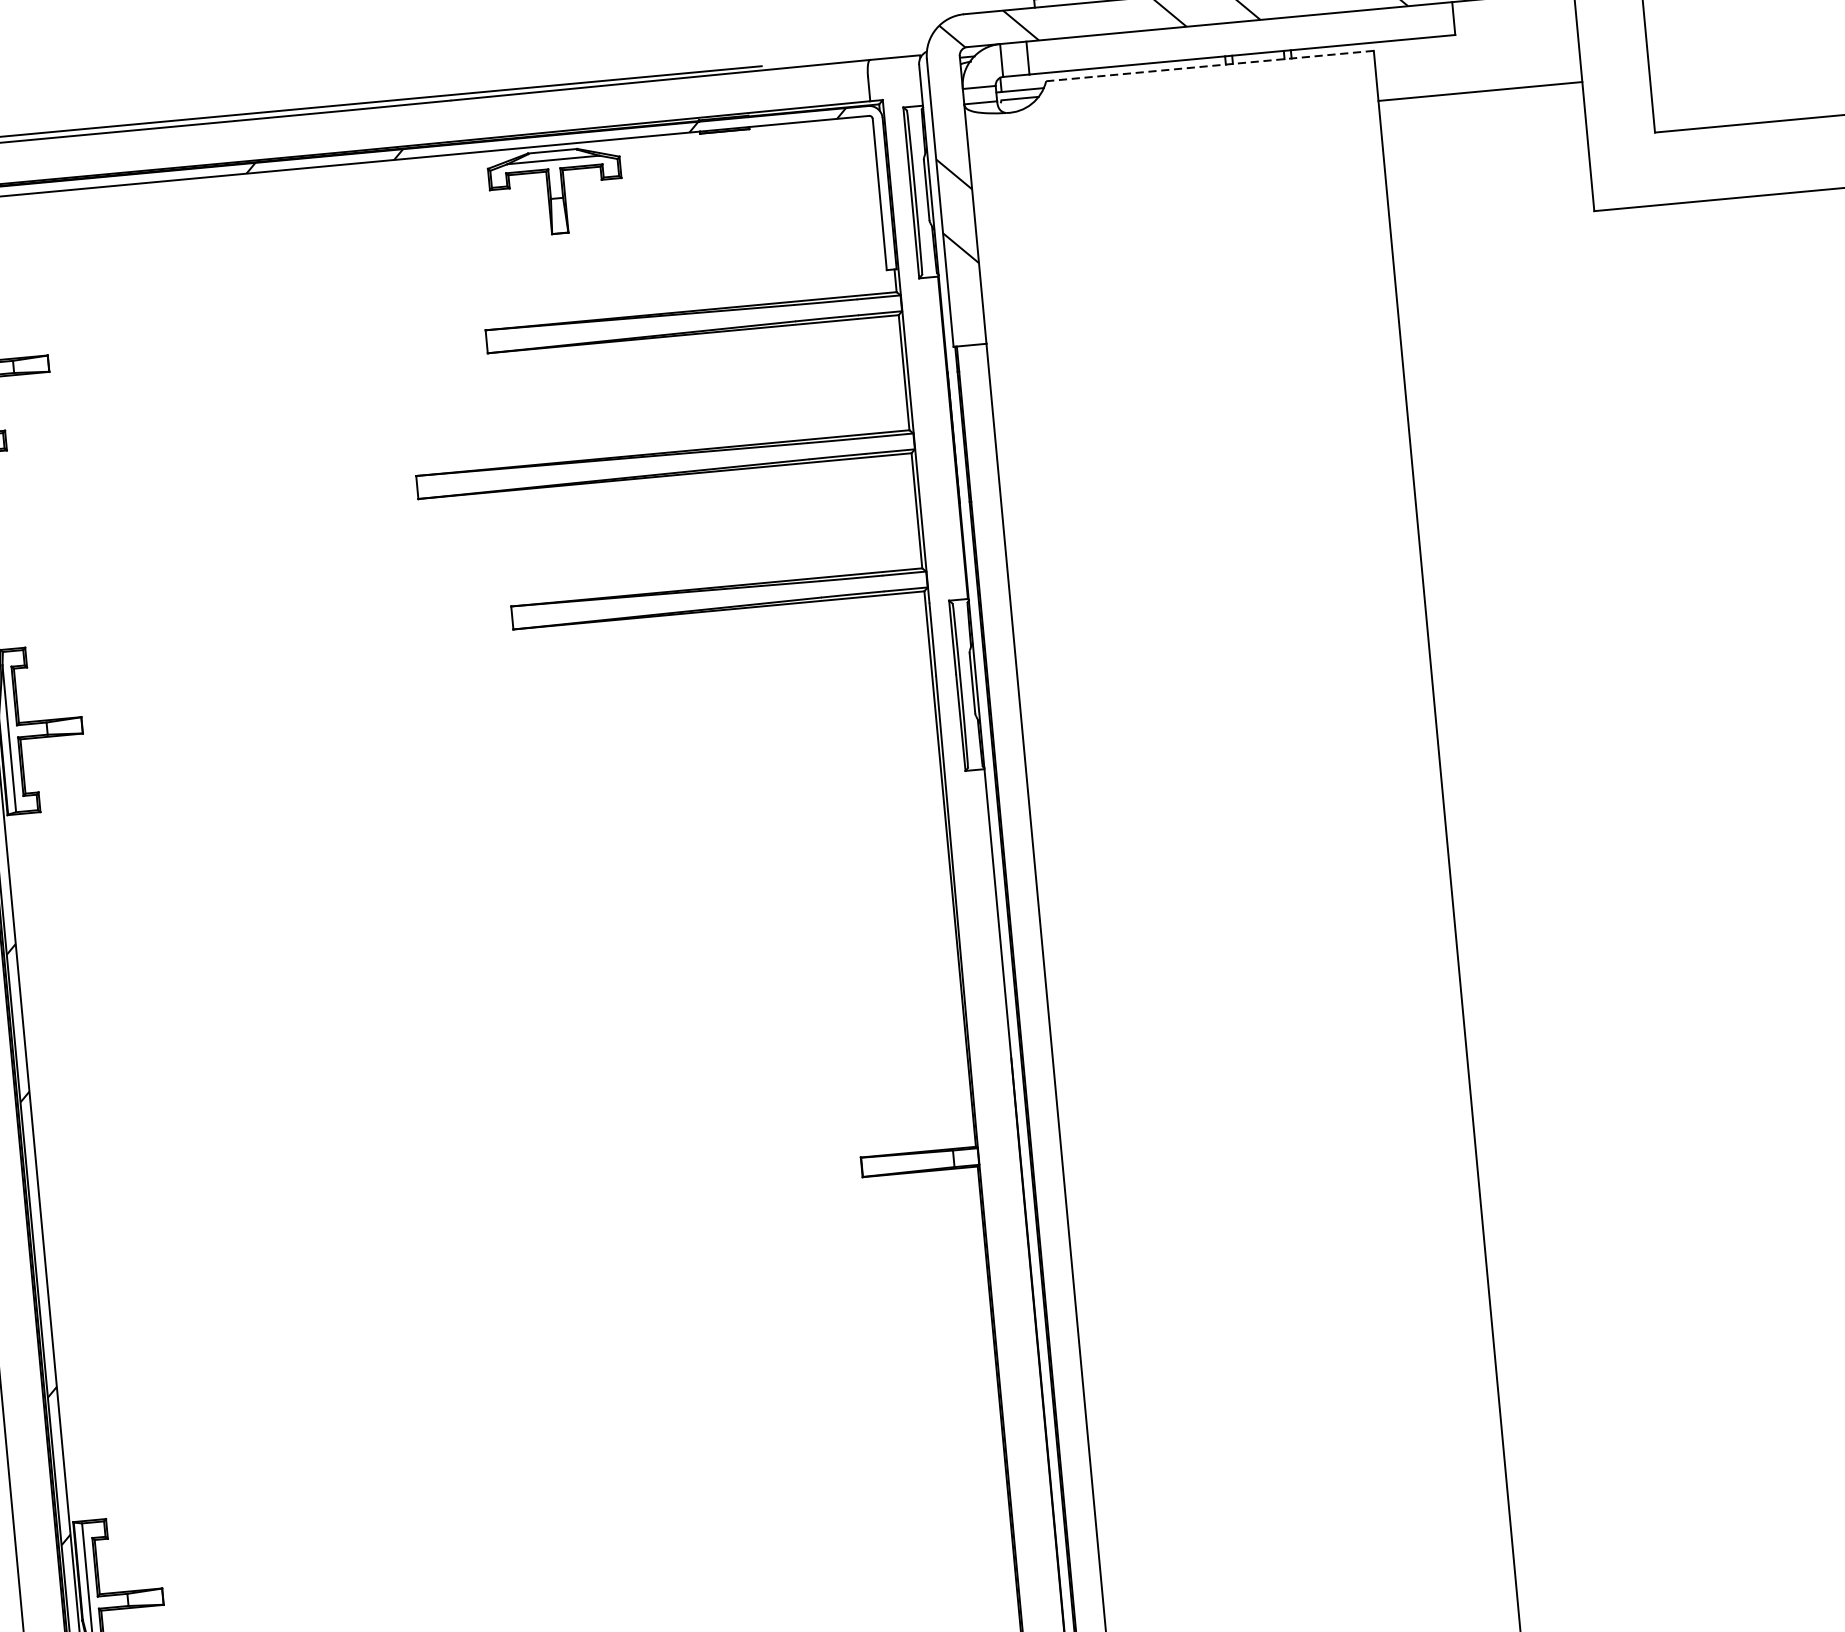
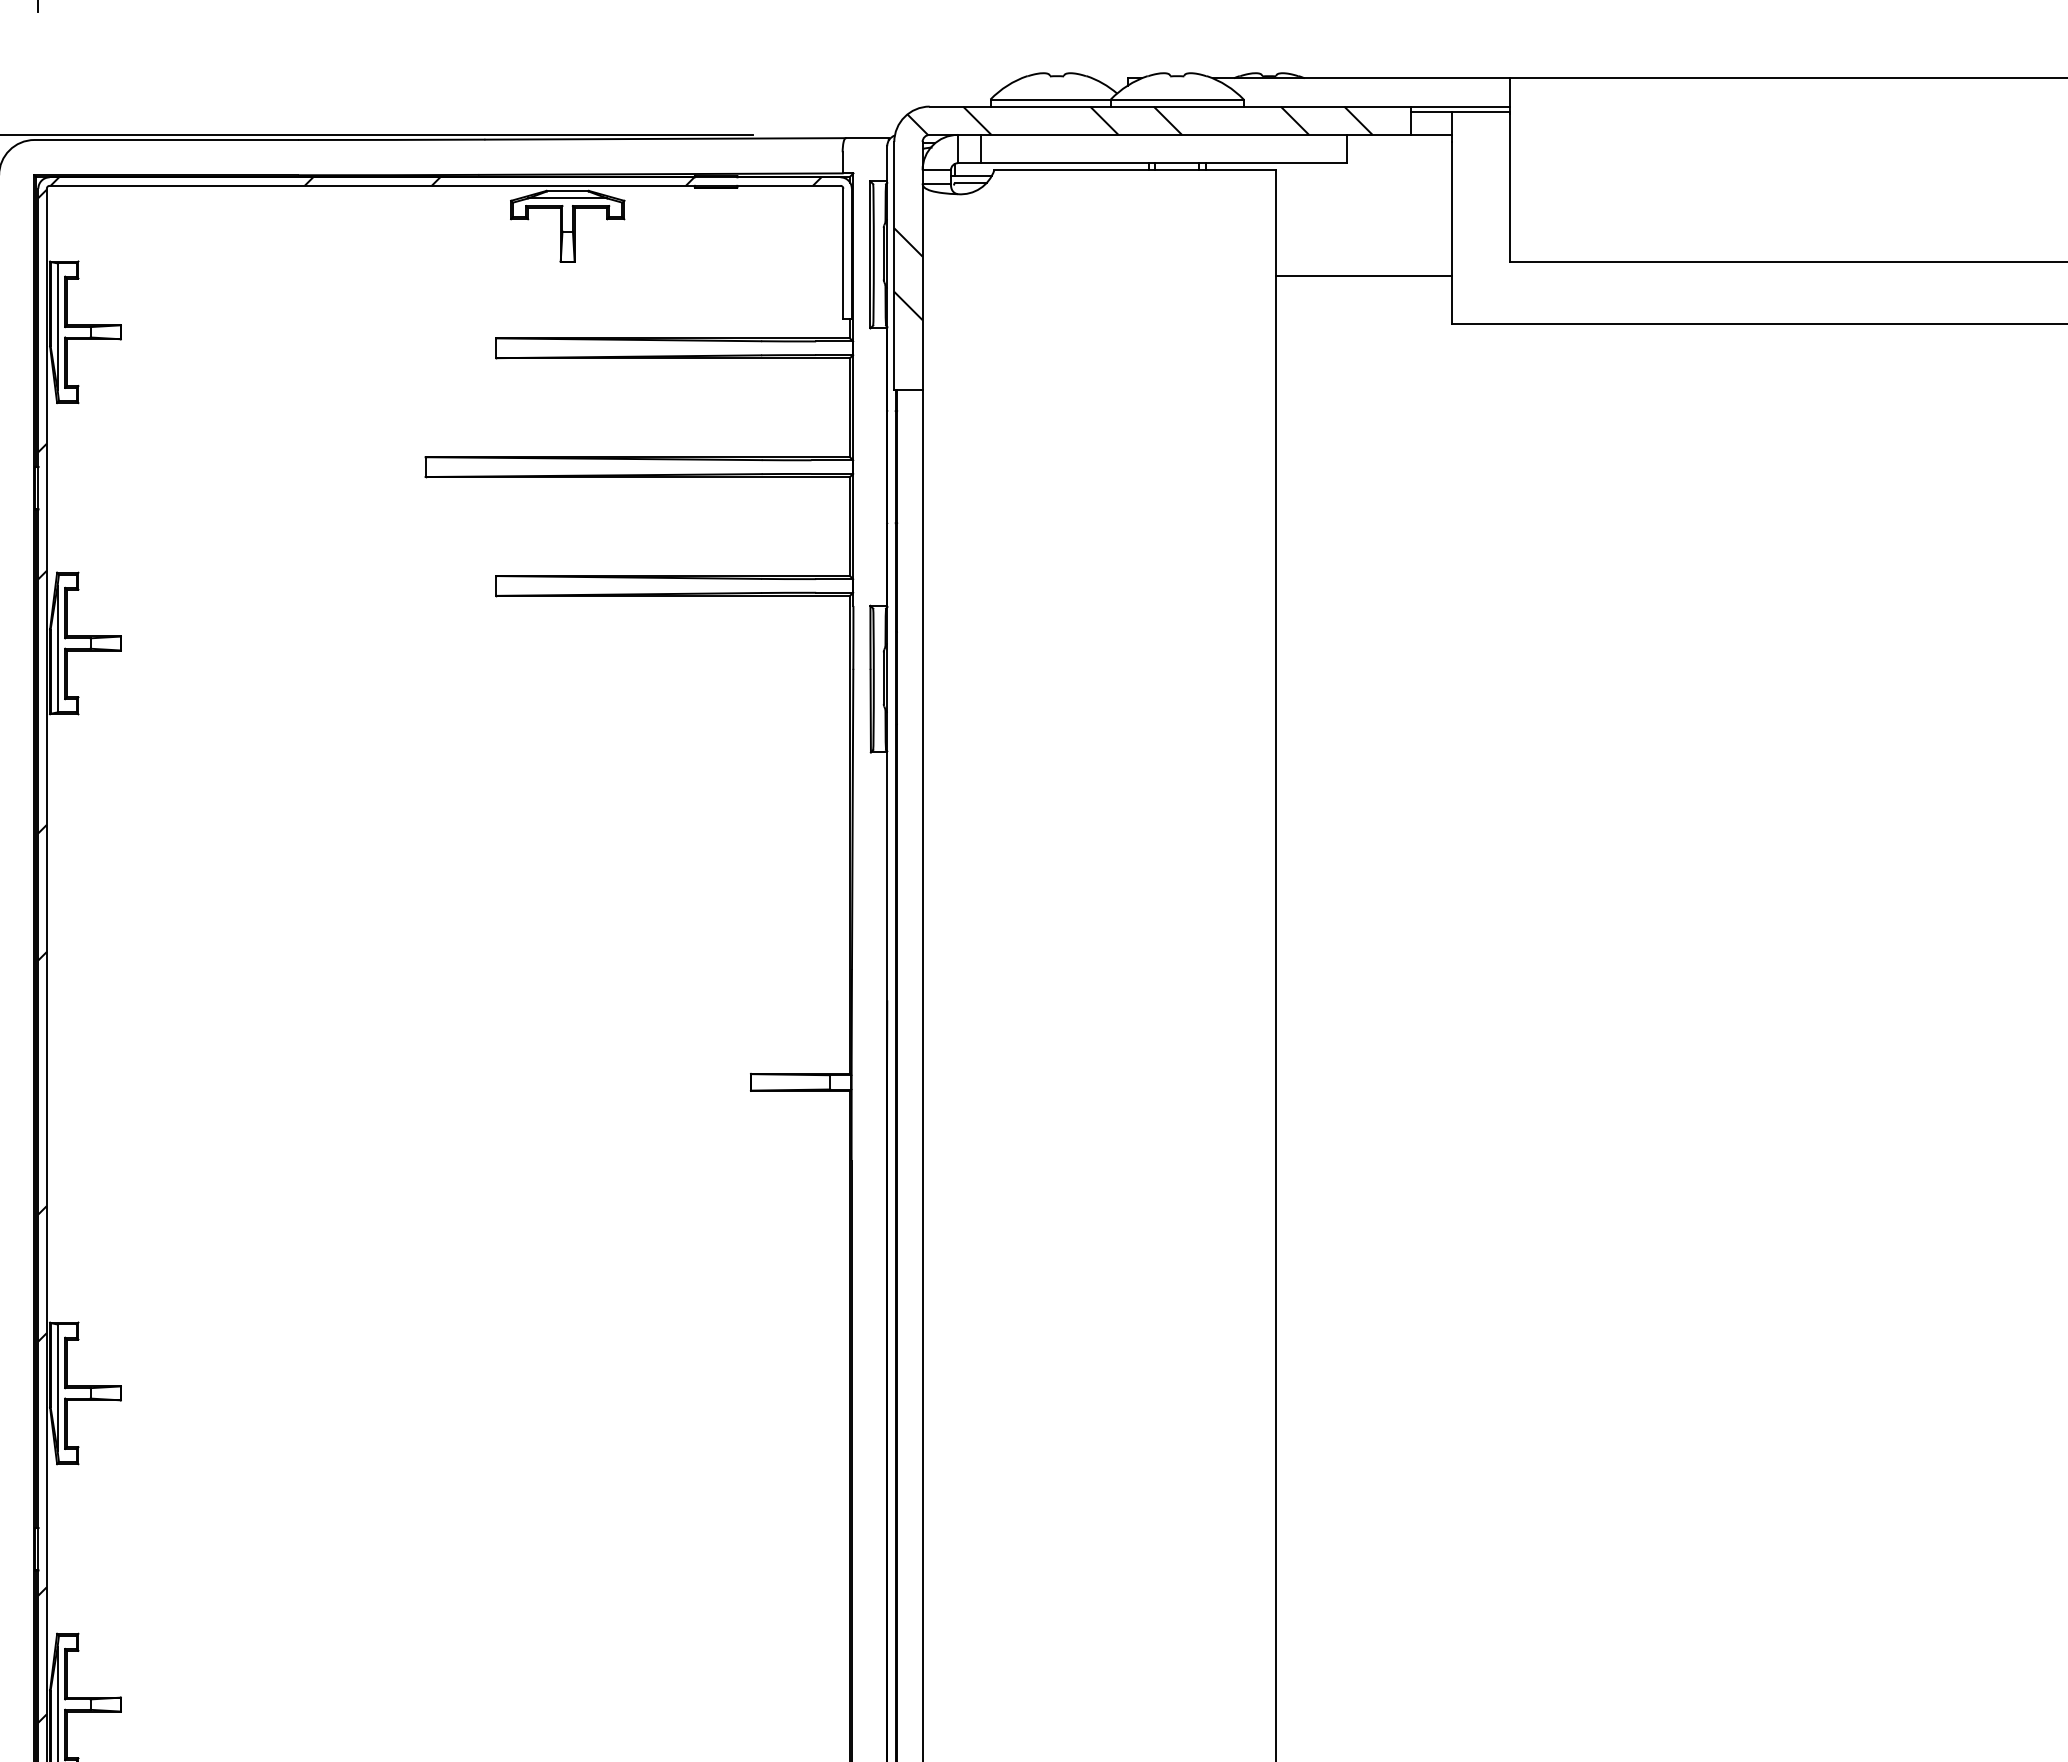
line: (1210, 66) -> (1135, 170), dashed -> solid
line: (1479, 91) -> (1363, 276), moved

